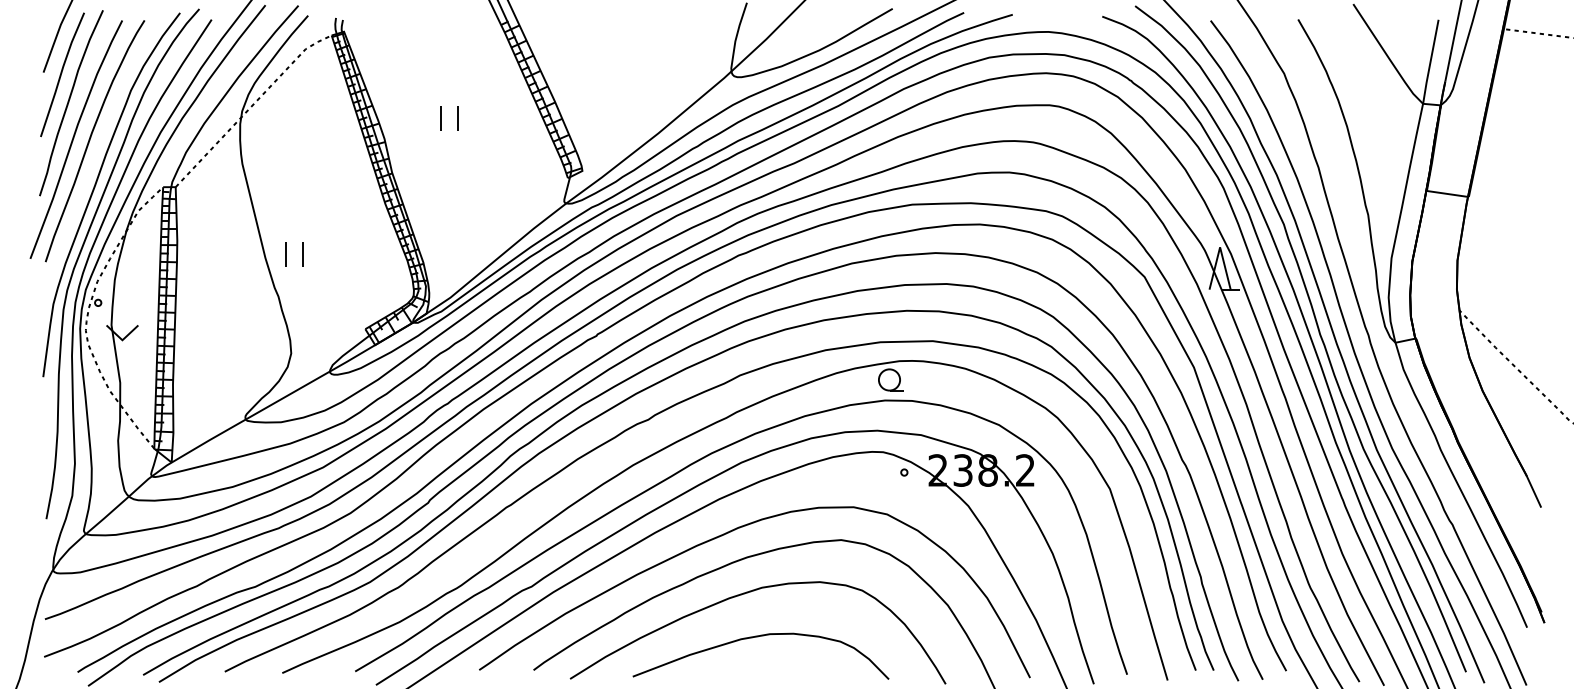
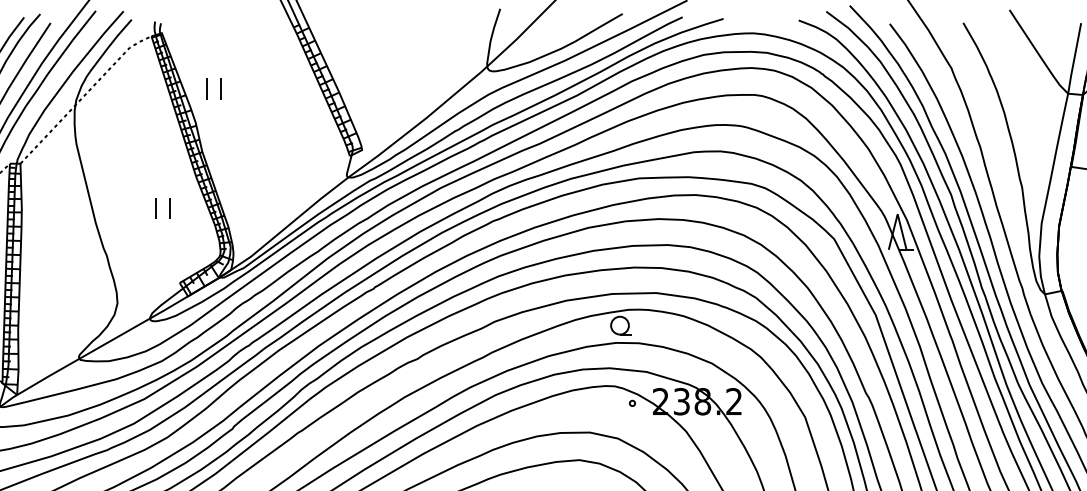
part: (441, 118) -> (206, 89), moved
part: (286, 254) -> (156, 208), moved

